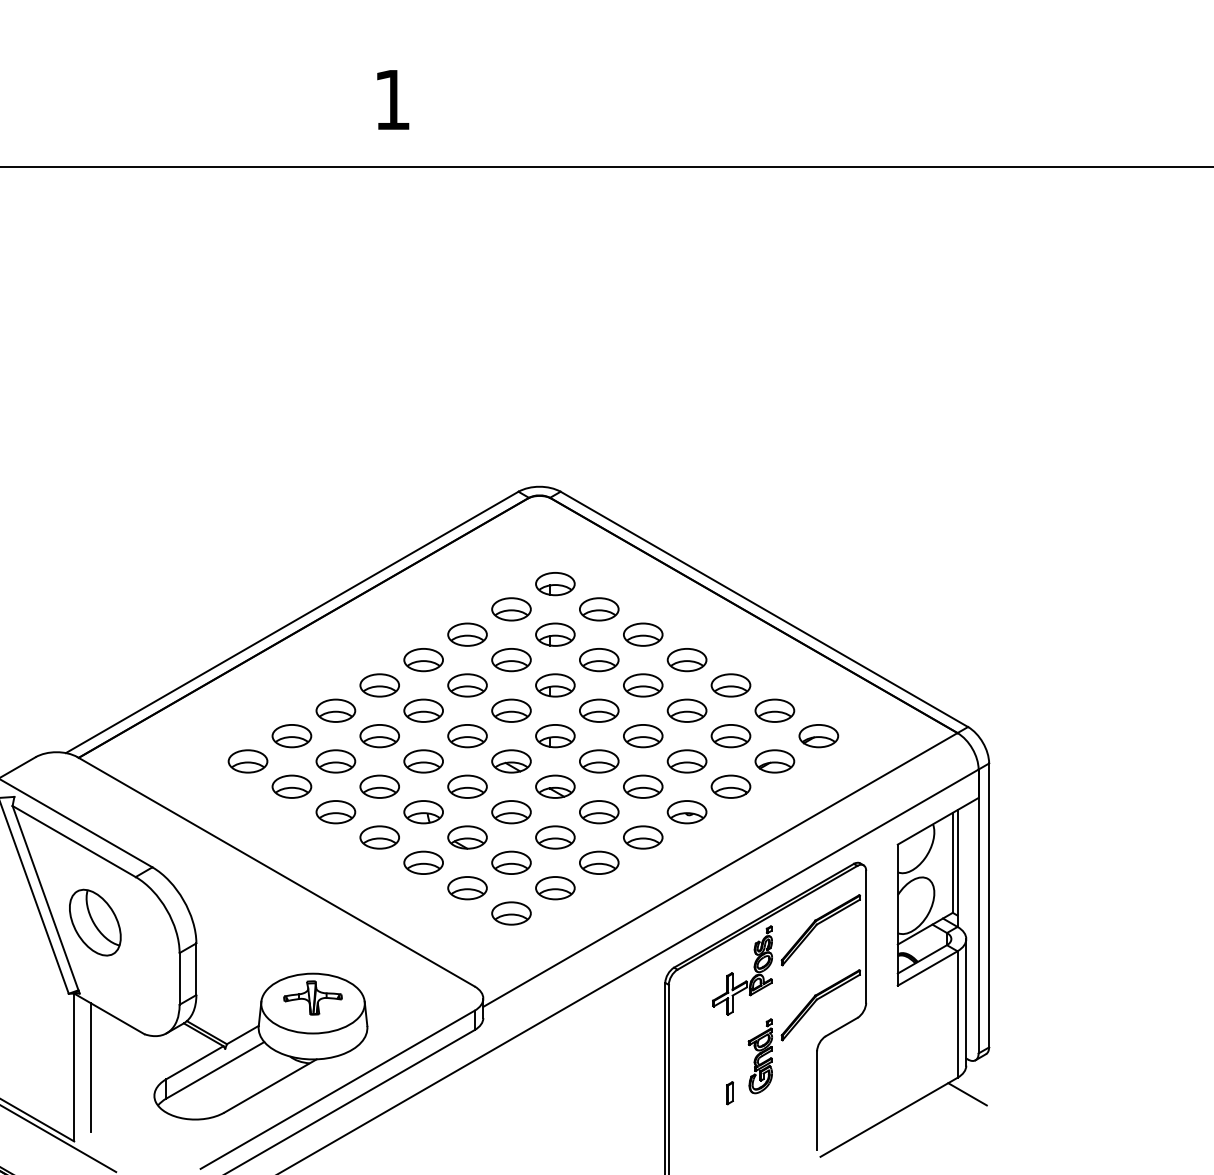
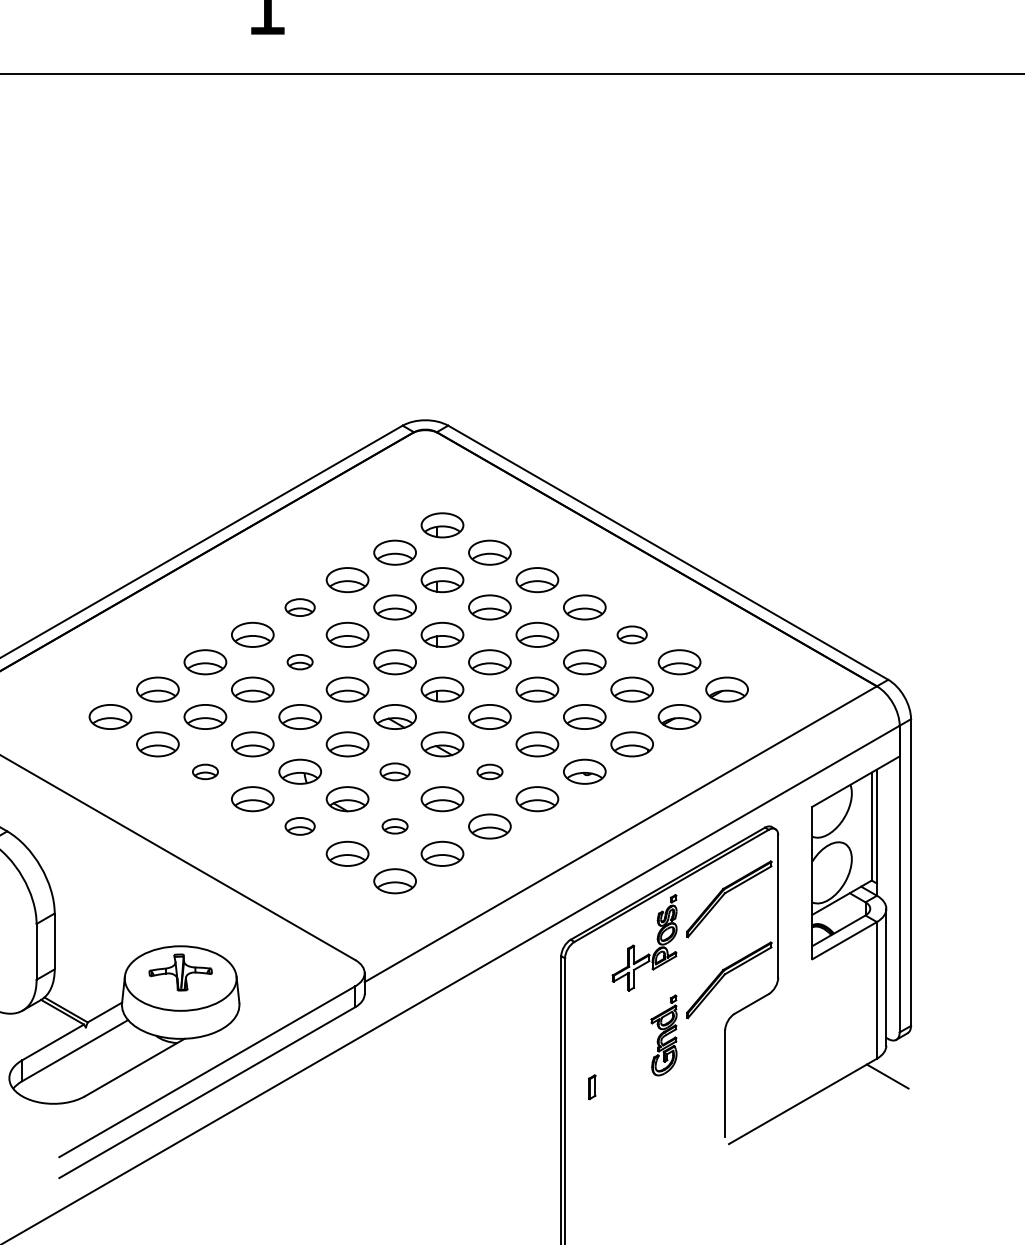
part: (423, 660) -> (300, 607), size x0.7
part: (730, 685) -> (631, 634), size x0.7
part: (423, 710) -> (300, 661), size x0.6
part: (335, 812) -> (204, 772), size x0.6
part: (511, 812) -> (395, 772), size x0.7
part: (599, 812) -> (490, 772), size x0.6
part: (423, 862) -> (300, 826), size x0.7
part: (511, 862) -> (395, 826), size x0.6
part: (729, 1093) -> (591, 1087), moved

